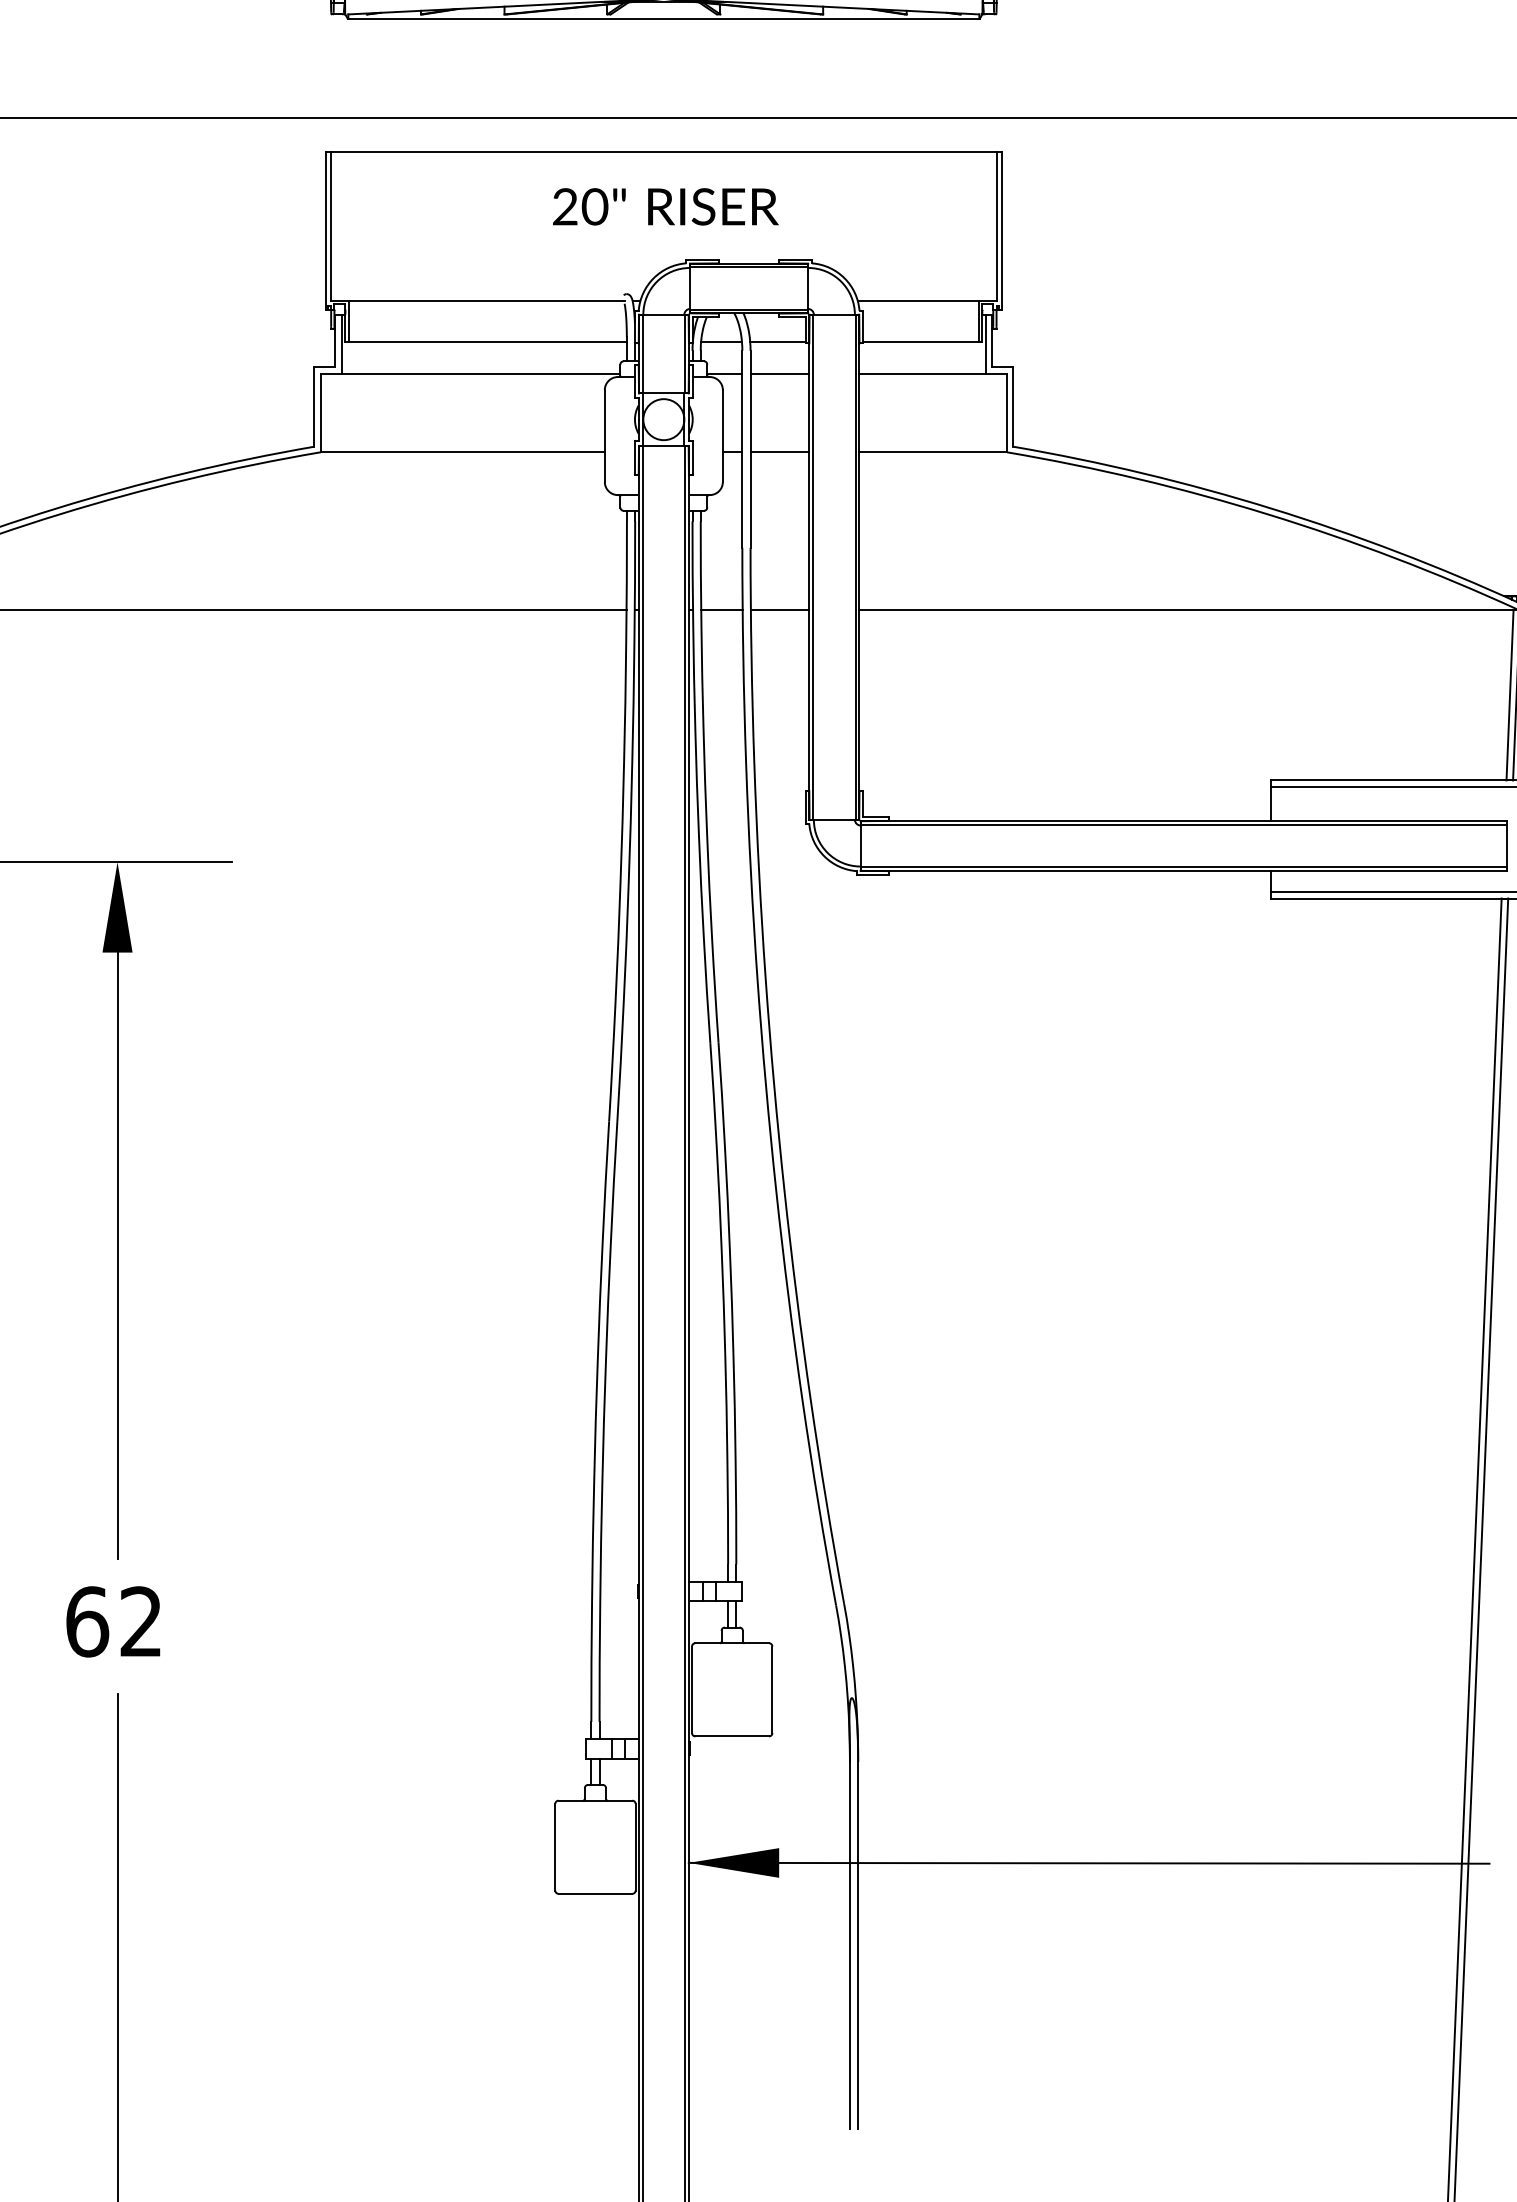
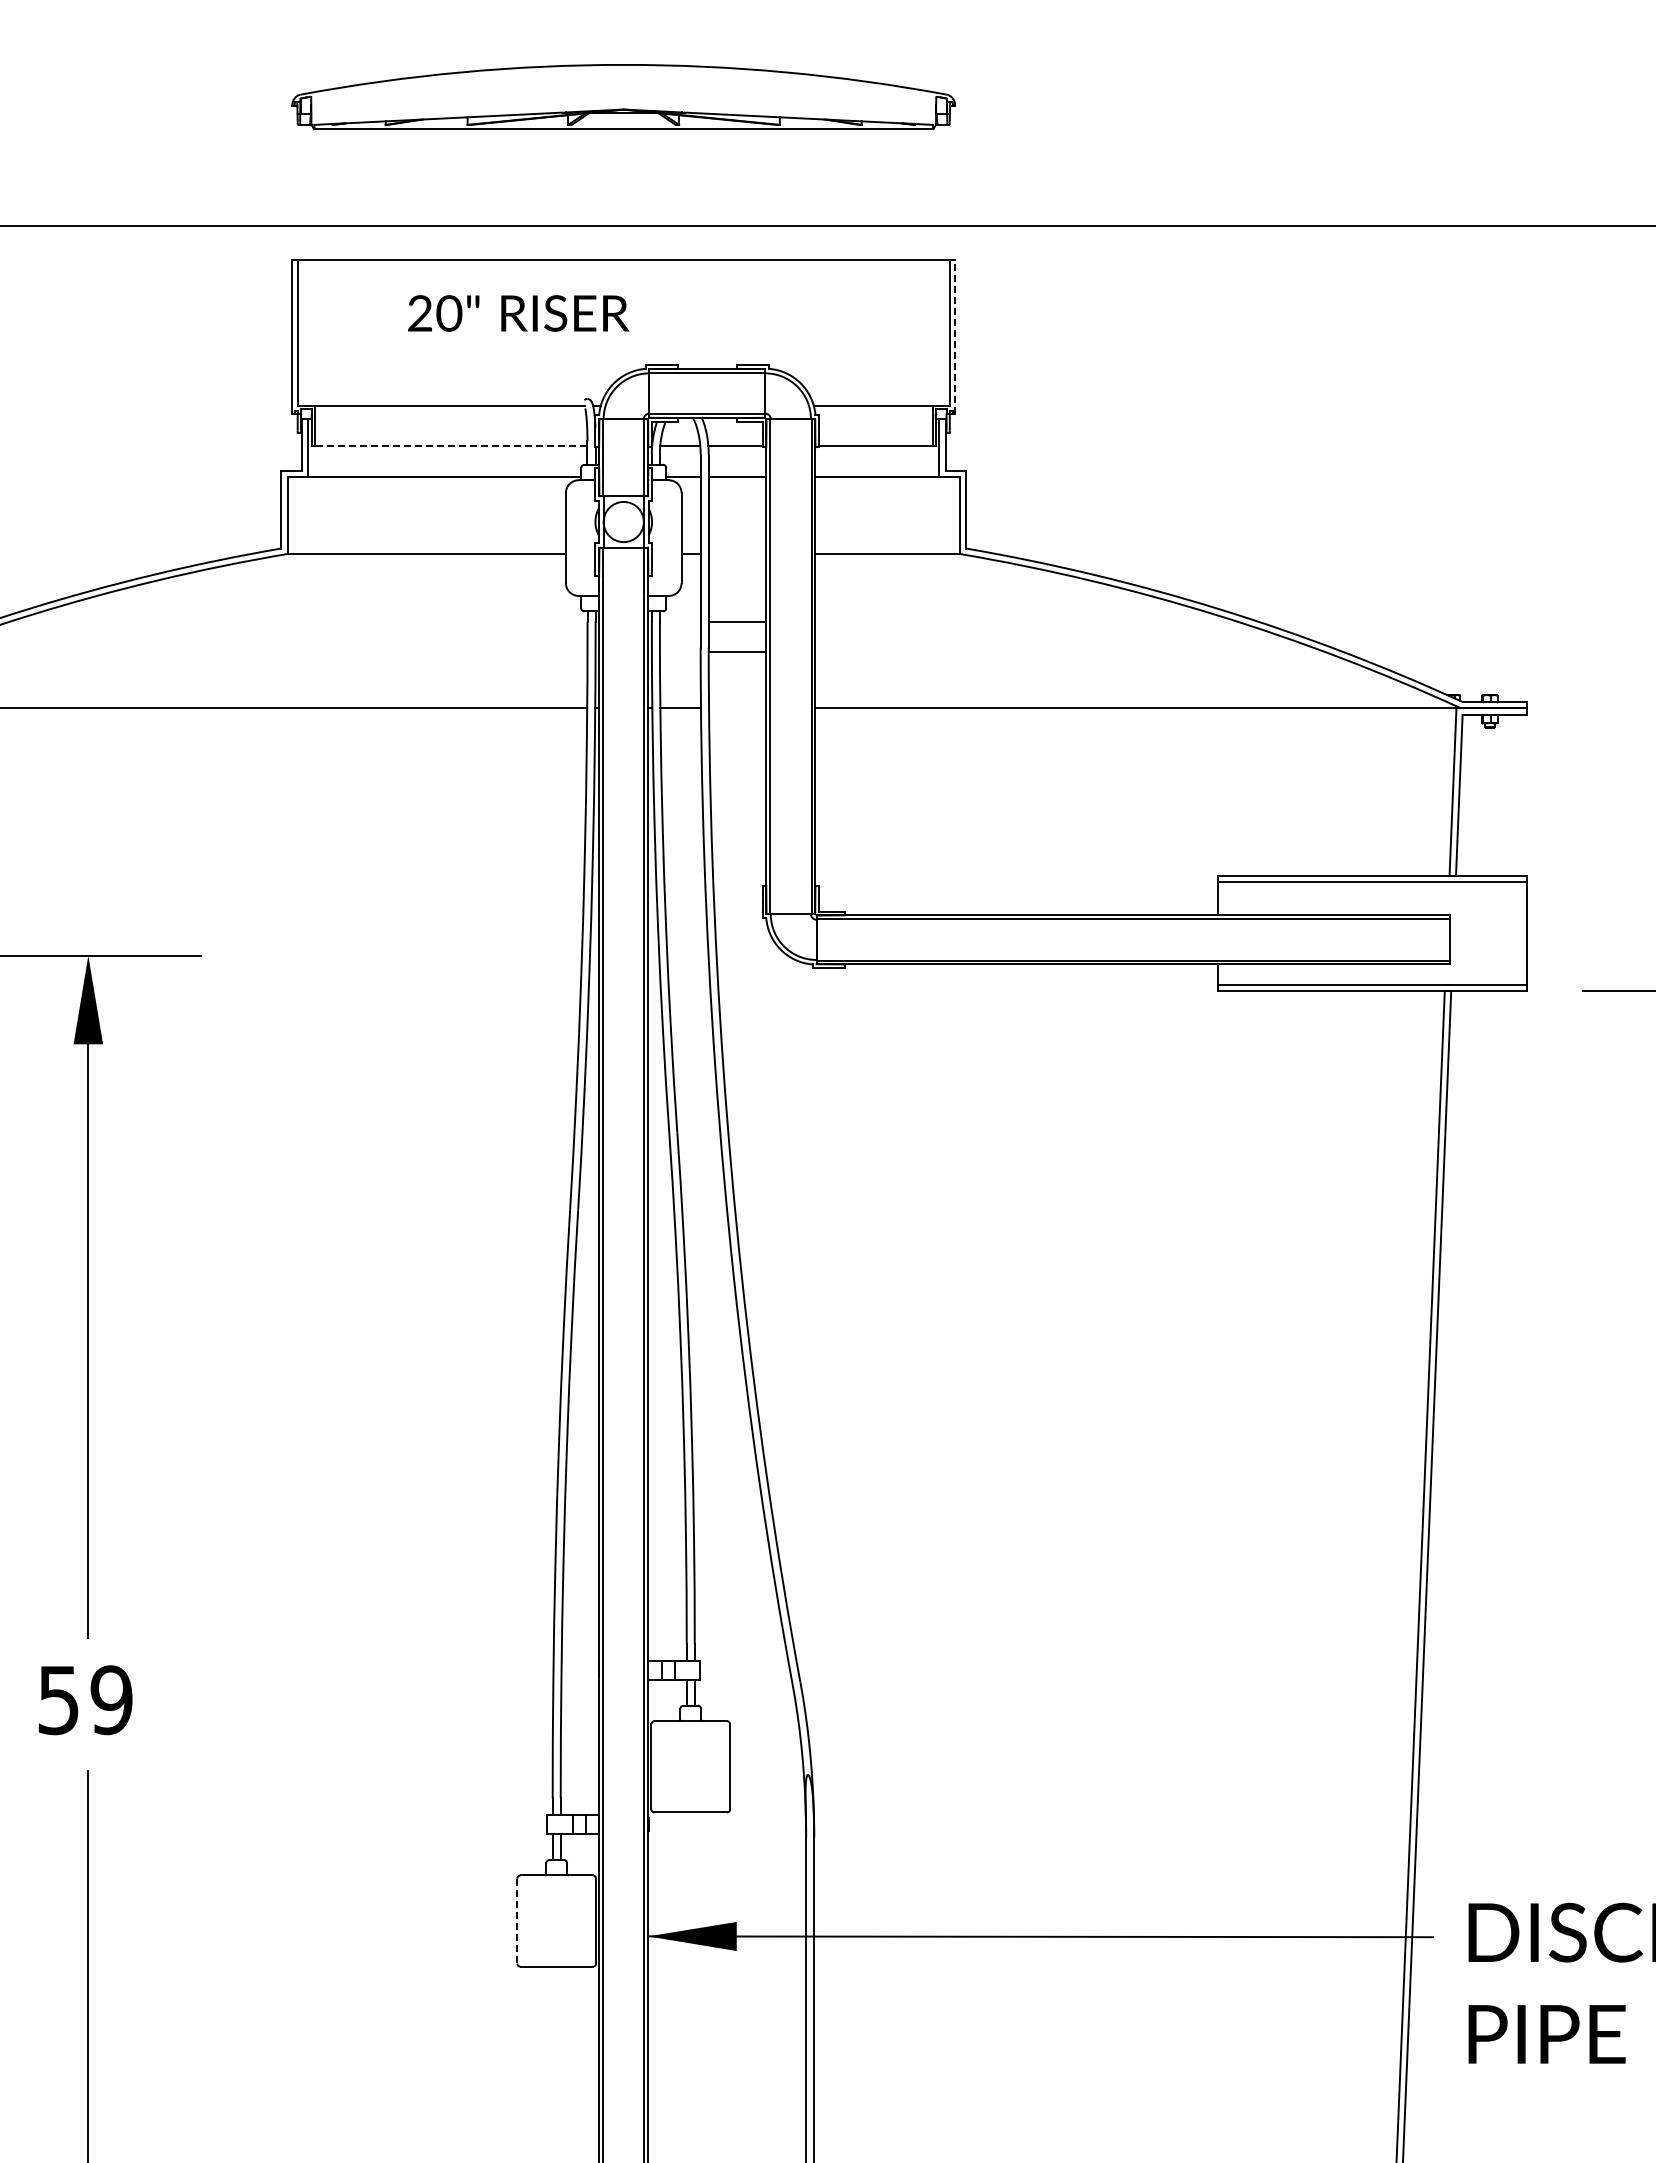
text: (665, 206) -> (518, 313), moved
line: (1002, 230) -> (955, 336), solid -> dashed
line: (487, 342) -> (450, 446), solid -> dashed
line: (779, 452) -> (737, 622), moved
line: (779, 609) -> (737, 652), moved
text: (114, 1622) -> (85, 1700), 62 -> 59
line: (555, 1847) -> (517, 1921), solid -> dashed

